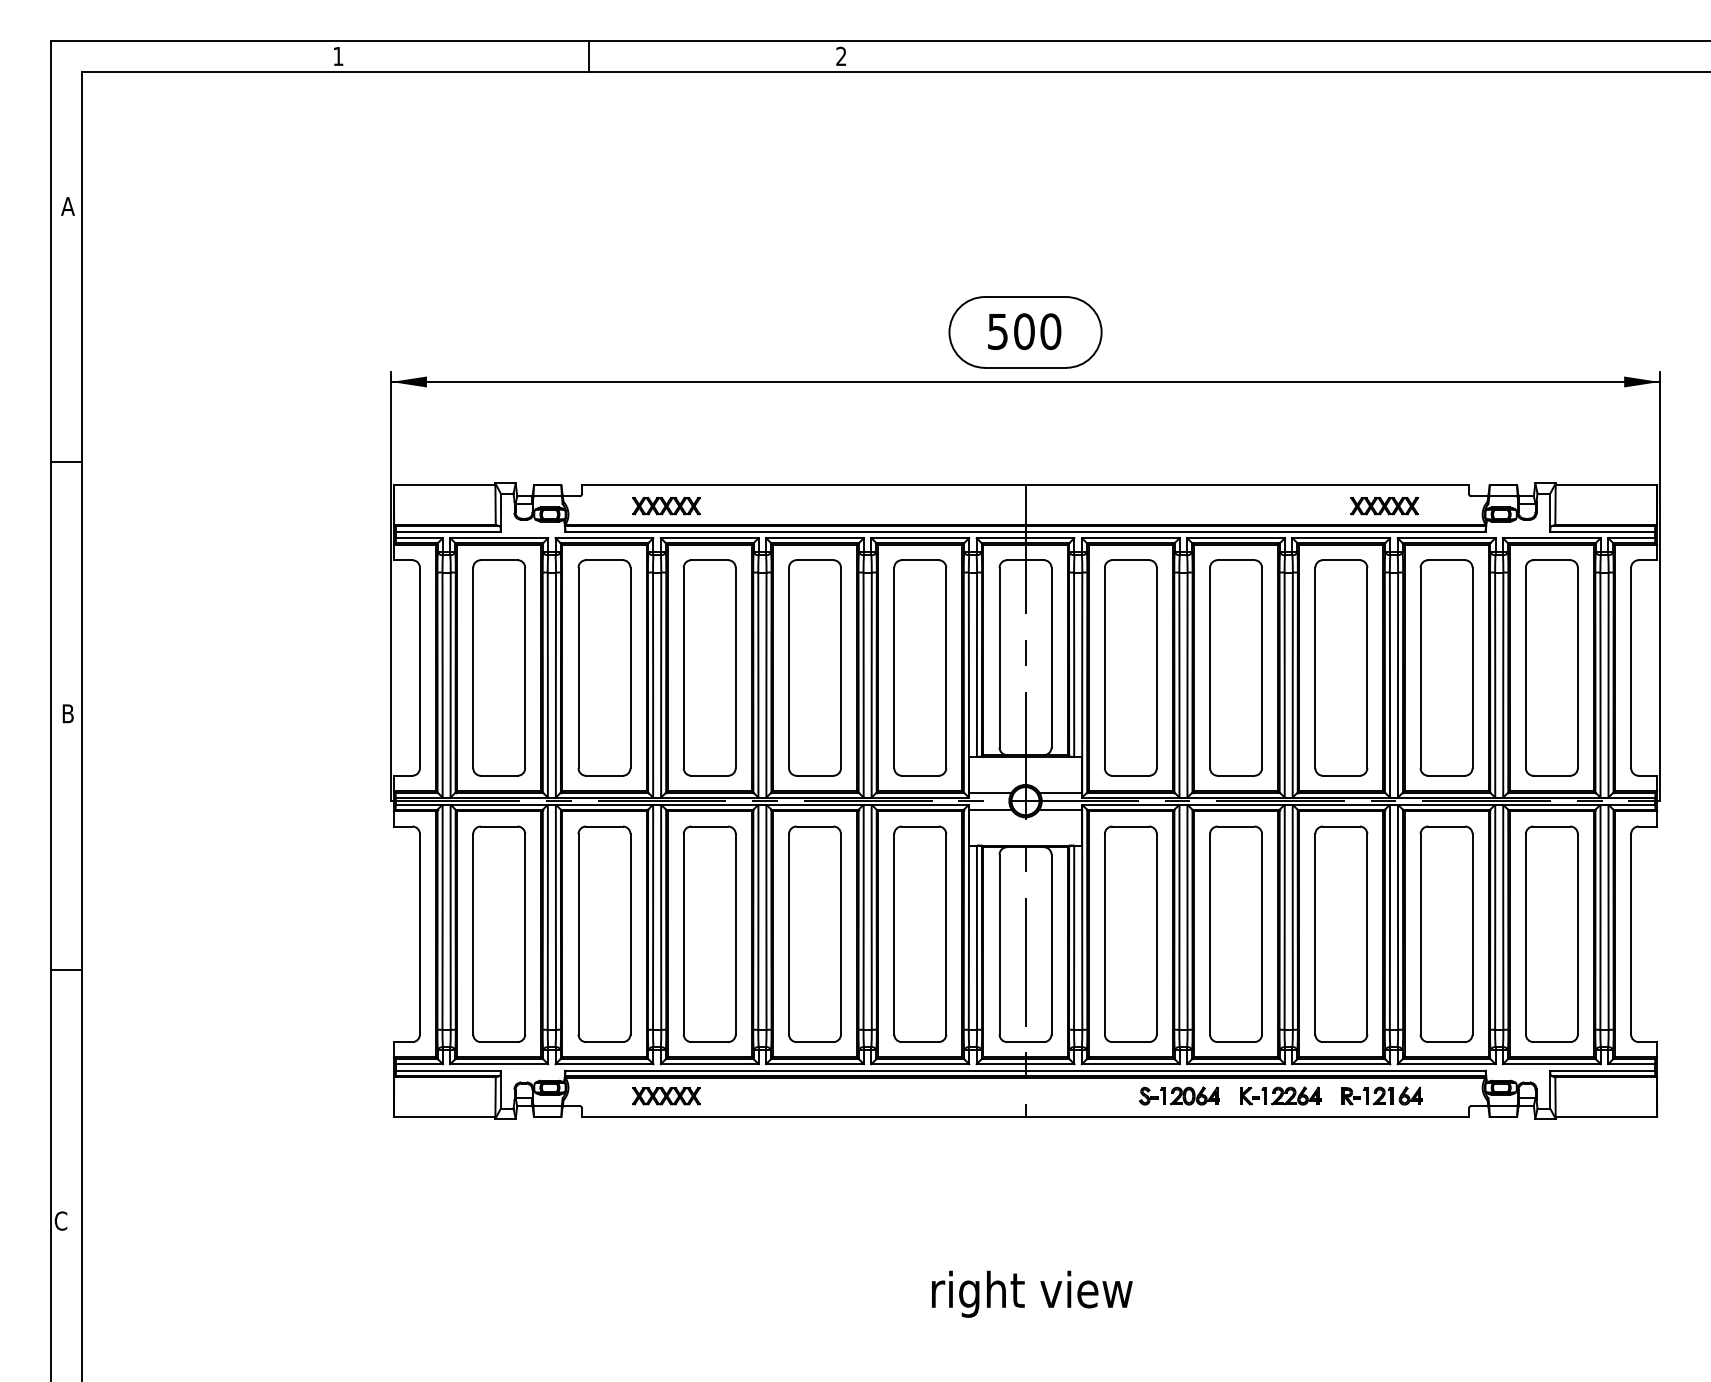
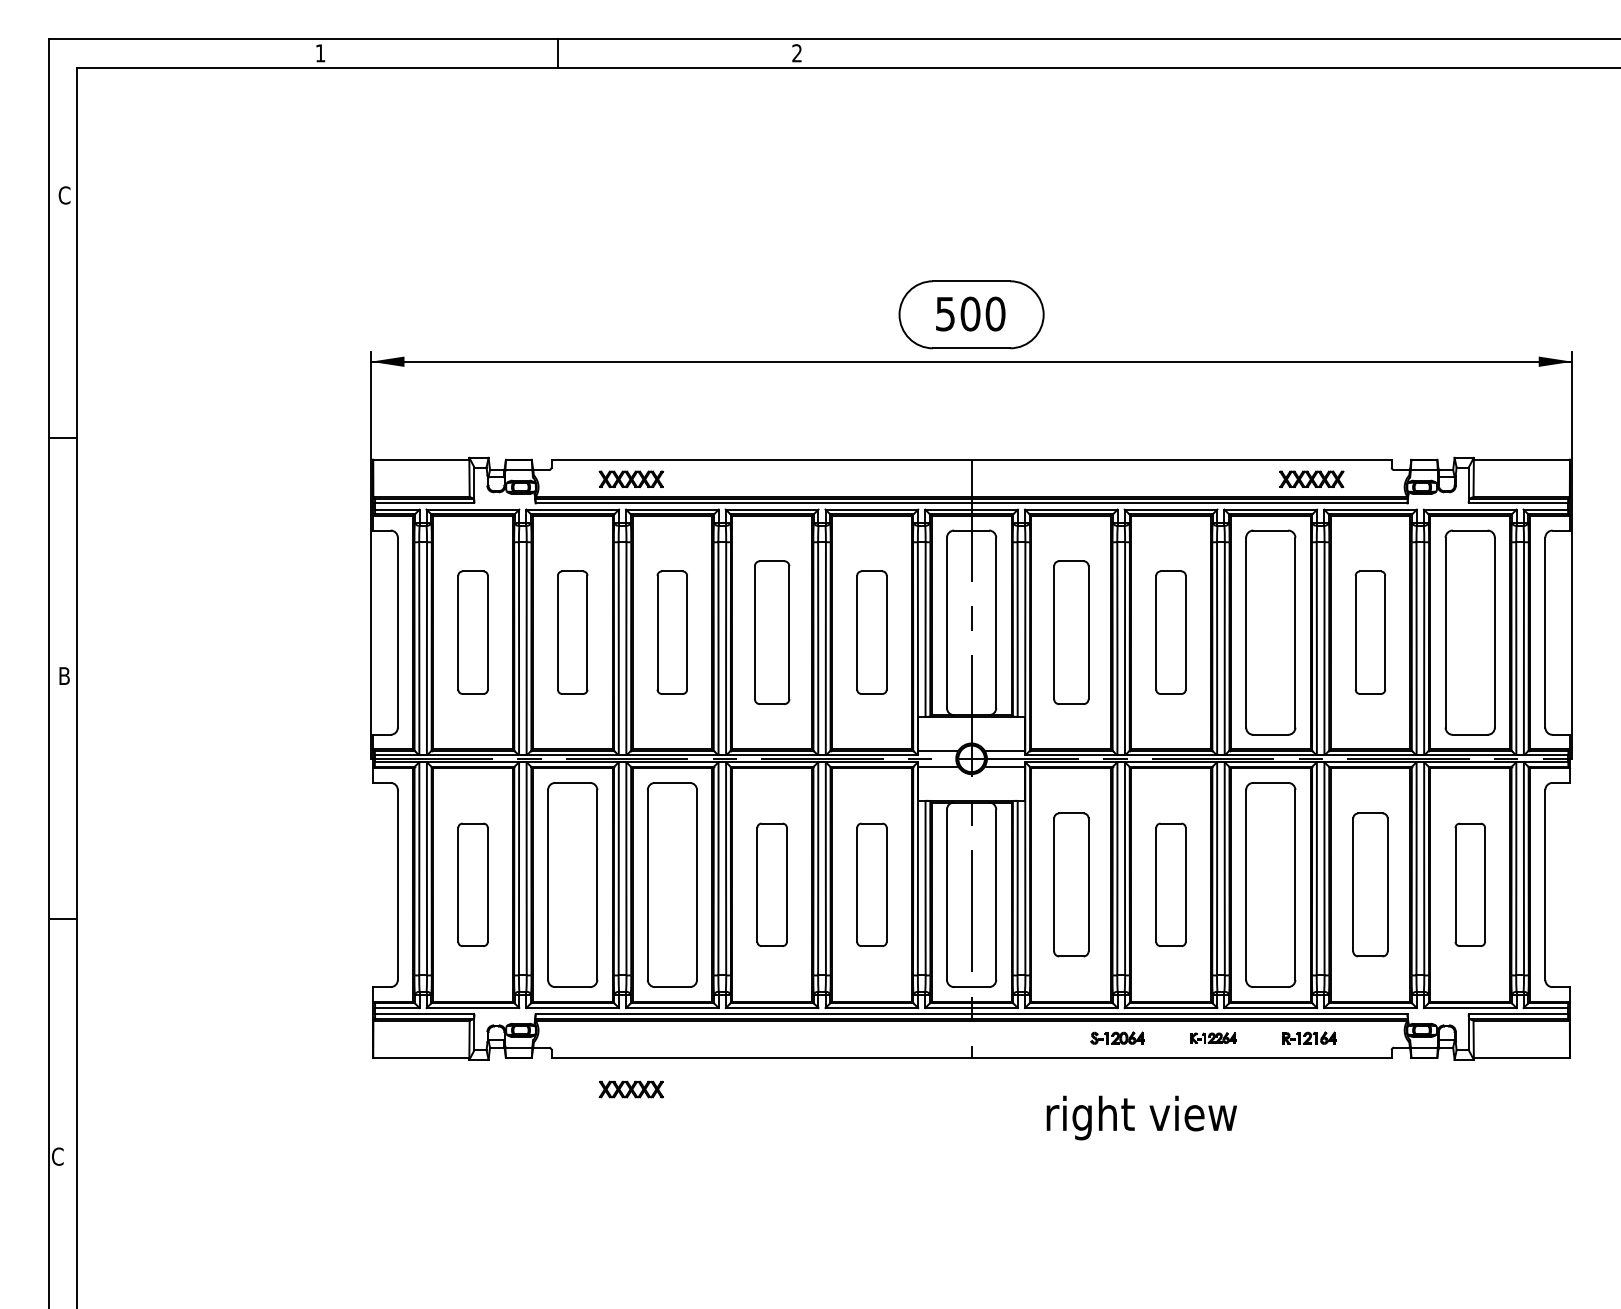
text: (67, 206) -> (63, 195), A -> C
part: (499, 667) -> (473, 632), size x0.6
part: (604, 667) -> (572, 632), size x0.6
part: (709, 667) -> (672, 632), size x0.6
part: (814, 667) -> (771, 632), size x0.7
part: (920, 667) -> (872, 632), size x0.6
part: (1130, 667) -> (1071, 632), size x0.7
part: (1235, 667) -> (1170, 632), size x0.6
part: (1446, 667) -> (1370, 632), size x0.6
part: (499, 933) -> (473, 884), size x0.6
part: (814, 933) -> (771, 884), size x0.6
part: (920, 933) -> (872, 884), size x0.6
part: (1130, 933) -> (1071, 884), size x0.7
part: (1235, 933) -> (1170, 884), size x0.6
part: (1446, 933) -> (1370, 884), size x0.7
part: (1551, 933) -> (1469, 884), size x0.6
part: (1179, 1095) -> (1117, 1037), size x0.7
part: (1280, 1095) -> (1213, 1037), size x0.6
part: (1381, 1095) -> (1308, 1037), size x0.7
part: (666, 1096) -> (631, 1089), moved
text: (1032, 1293) -> (1142, 1117), moved

